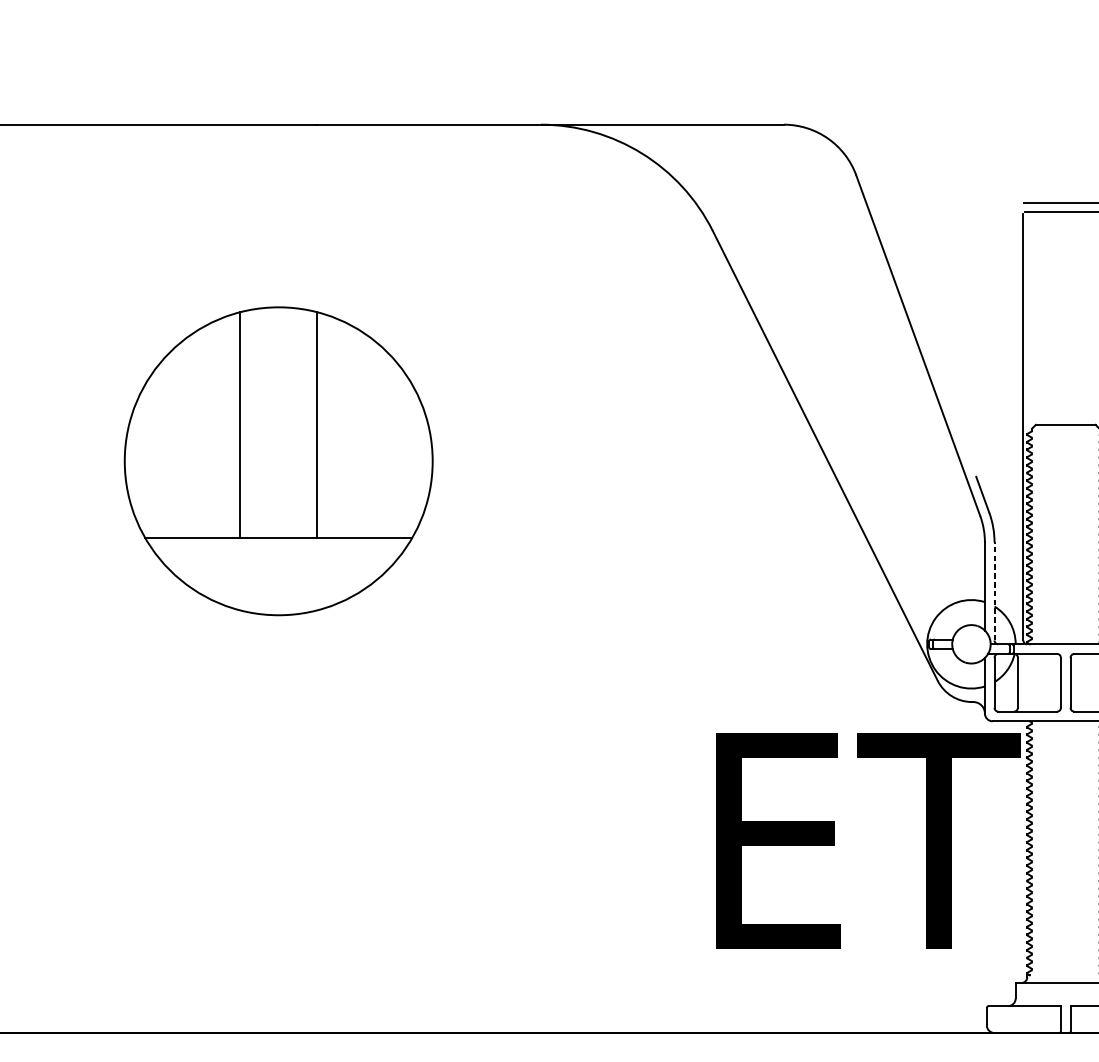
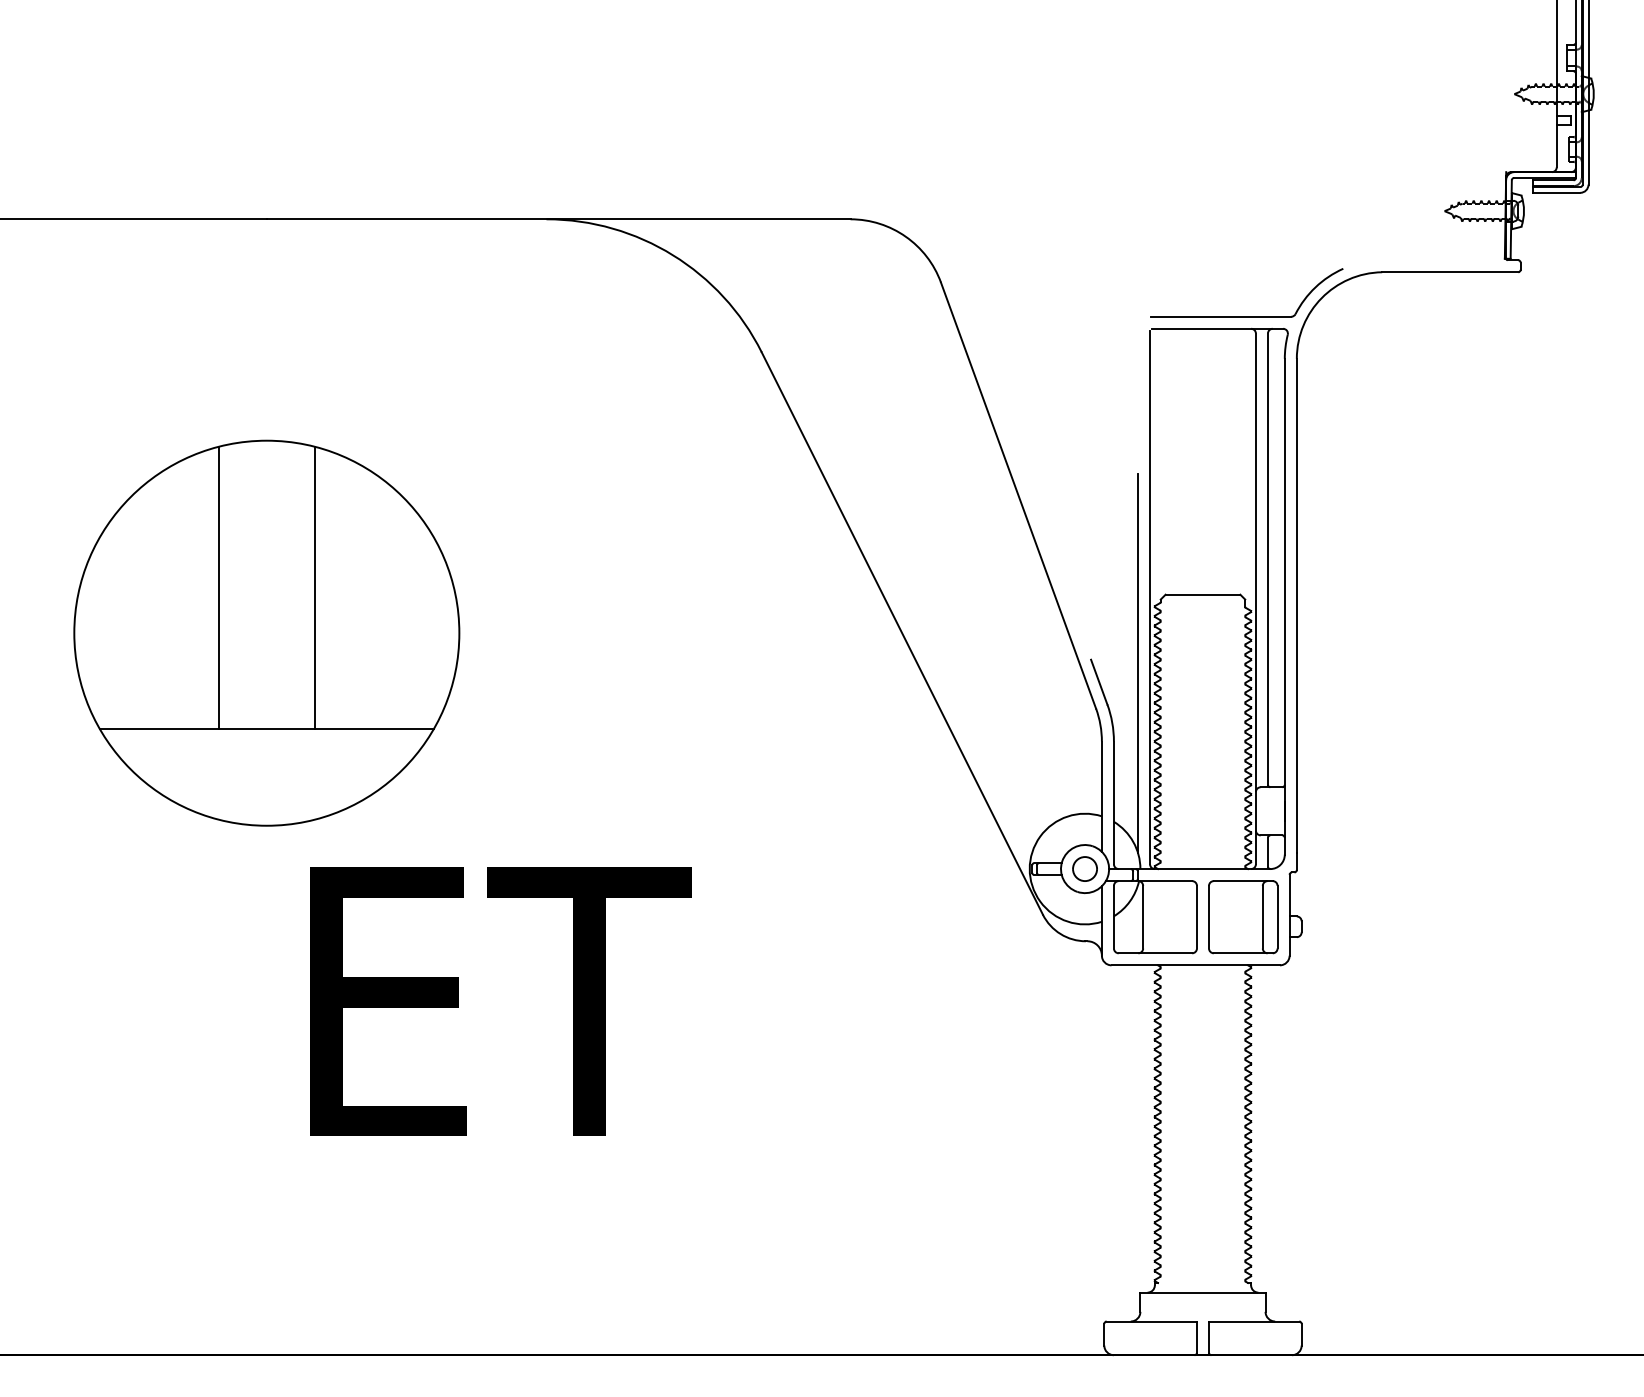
part: (278, 460) -> (266, 632), moved
line: (1014, 479) -> (1138, 663), added
line: (994, 591) -> (1113, 802), dashed -> solid
part: (970, 643) -> (1084, 868), added
text: (867, 840) -> (500, 1001), moved

